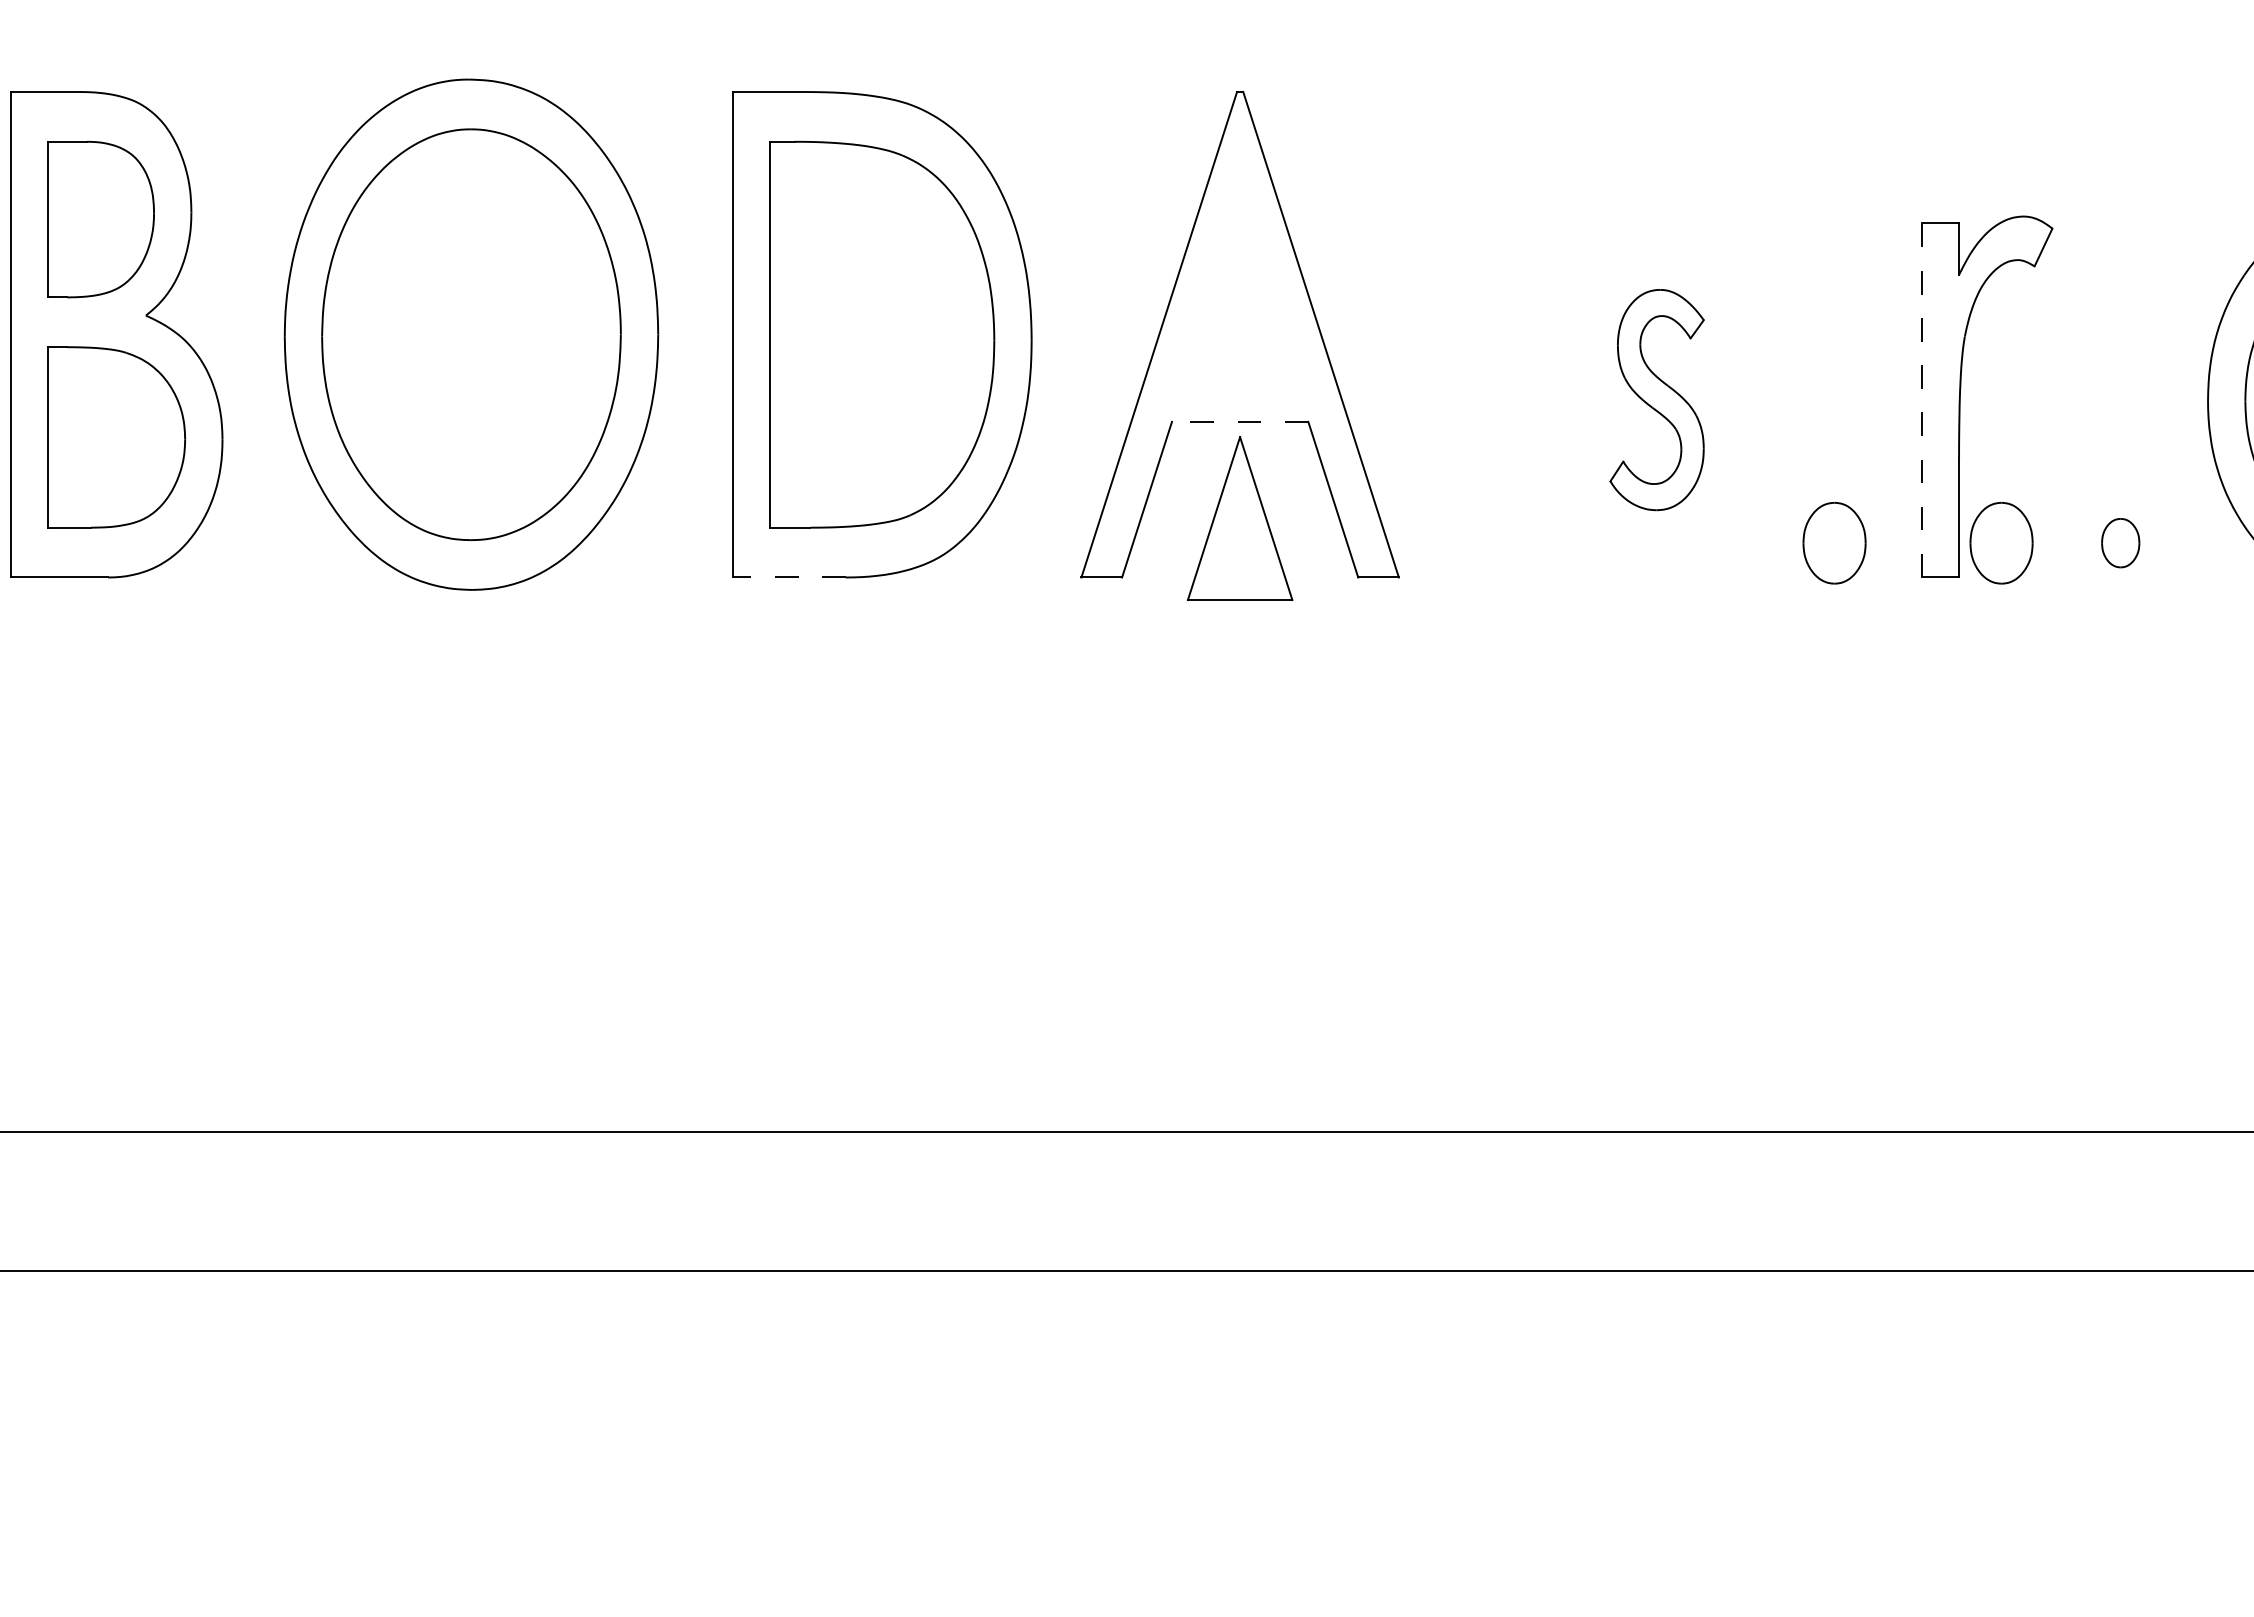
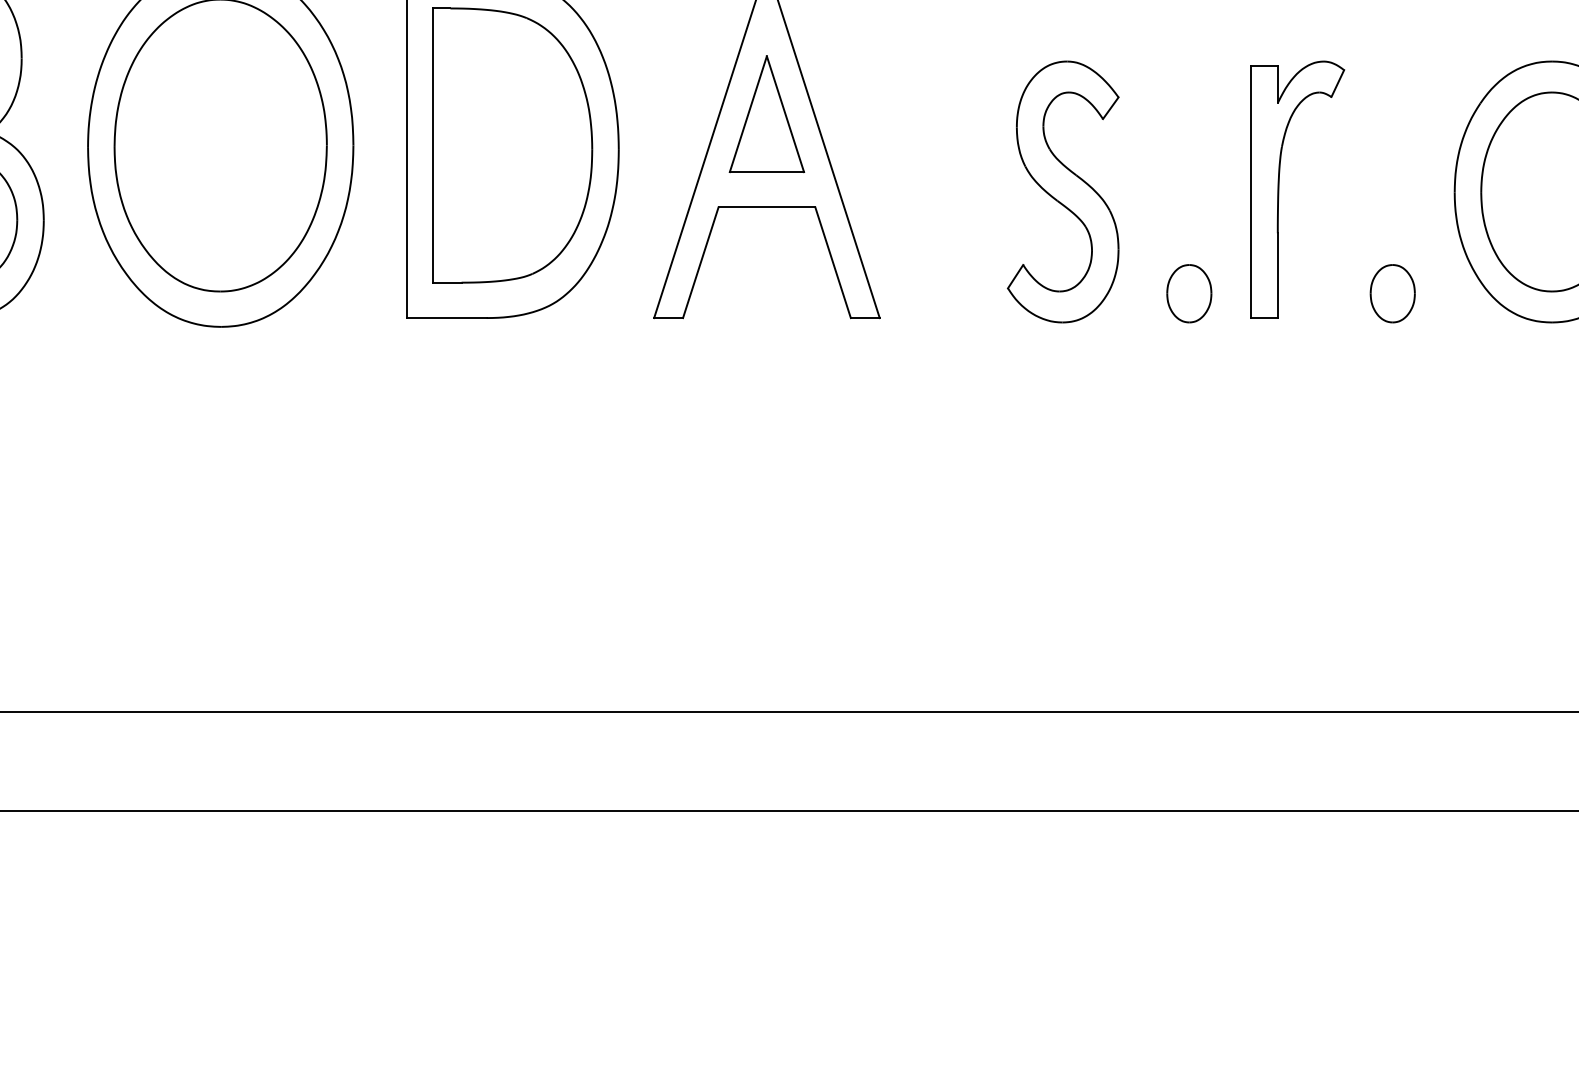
part: (1656, 399) -> (1062, 191), size x1.67
line: (1921, 399) -> (1251, 191), dashed -> solid
line: (1239, 421) -> (766, 207), dashed -> solid
part: (1240, 518) -> (767, 114), moved
part: (2001, 542) -> (1307, 293), removed
part: (2120, 542) -> (1392, 293), size x1.67
line: (788, 577) -> (446, 318), dashed -> solid

